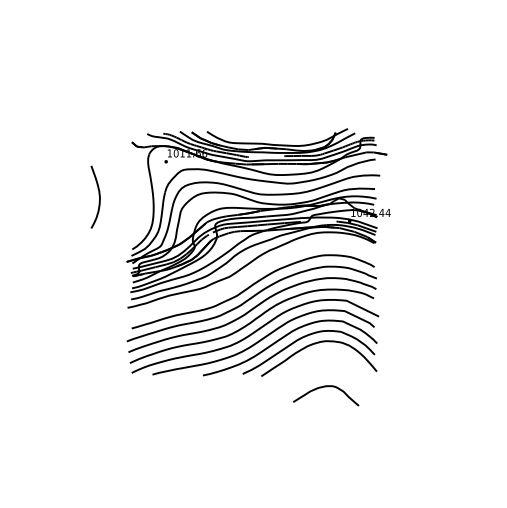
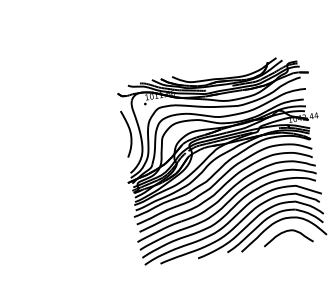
curve: (98, 195) -> (129, 132), moved
curve: (249, 276) -> (220, 179), added
curve: (326, 387) -> (287, 231), moved

